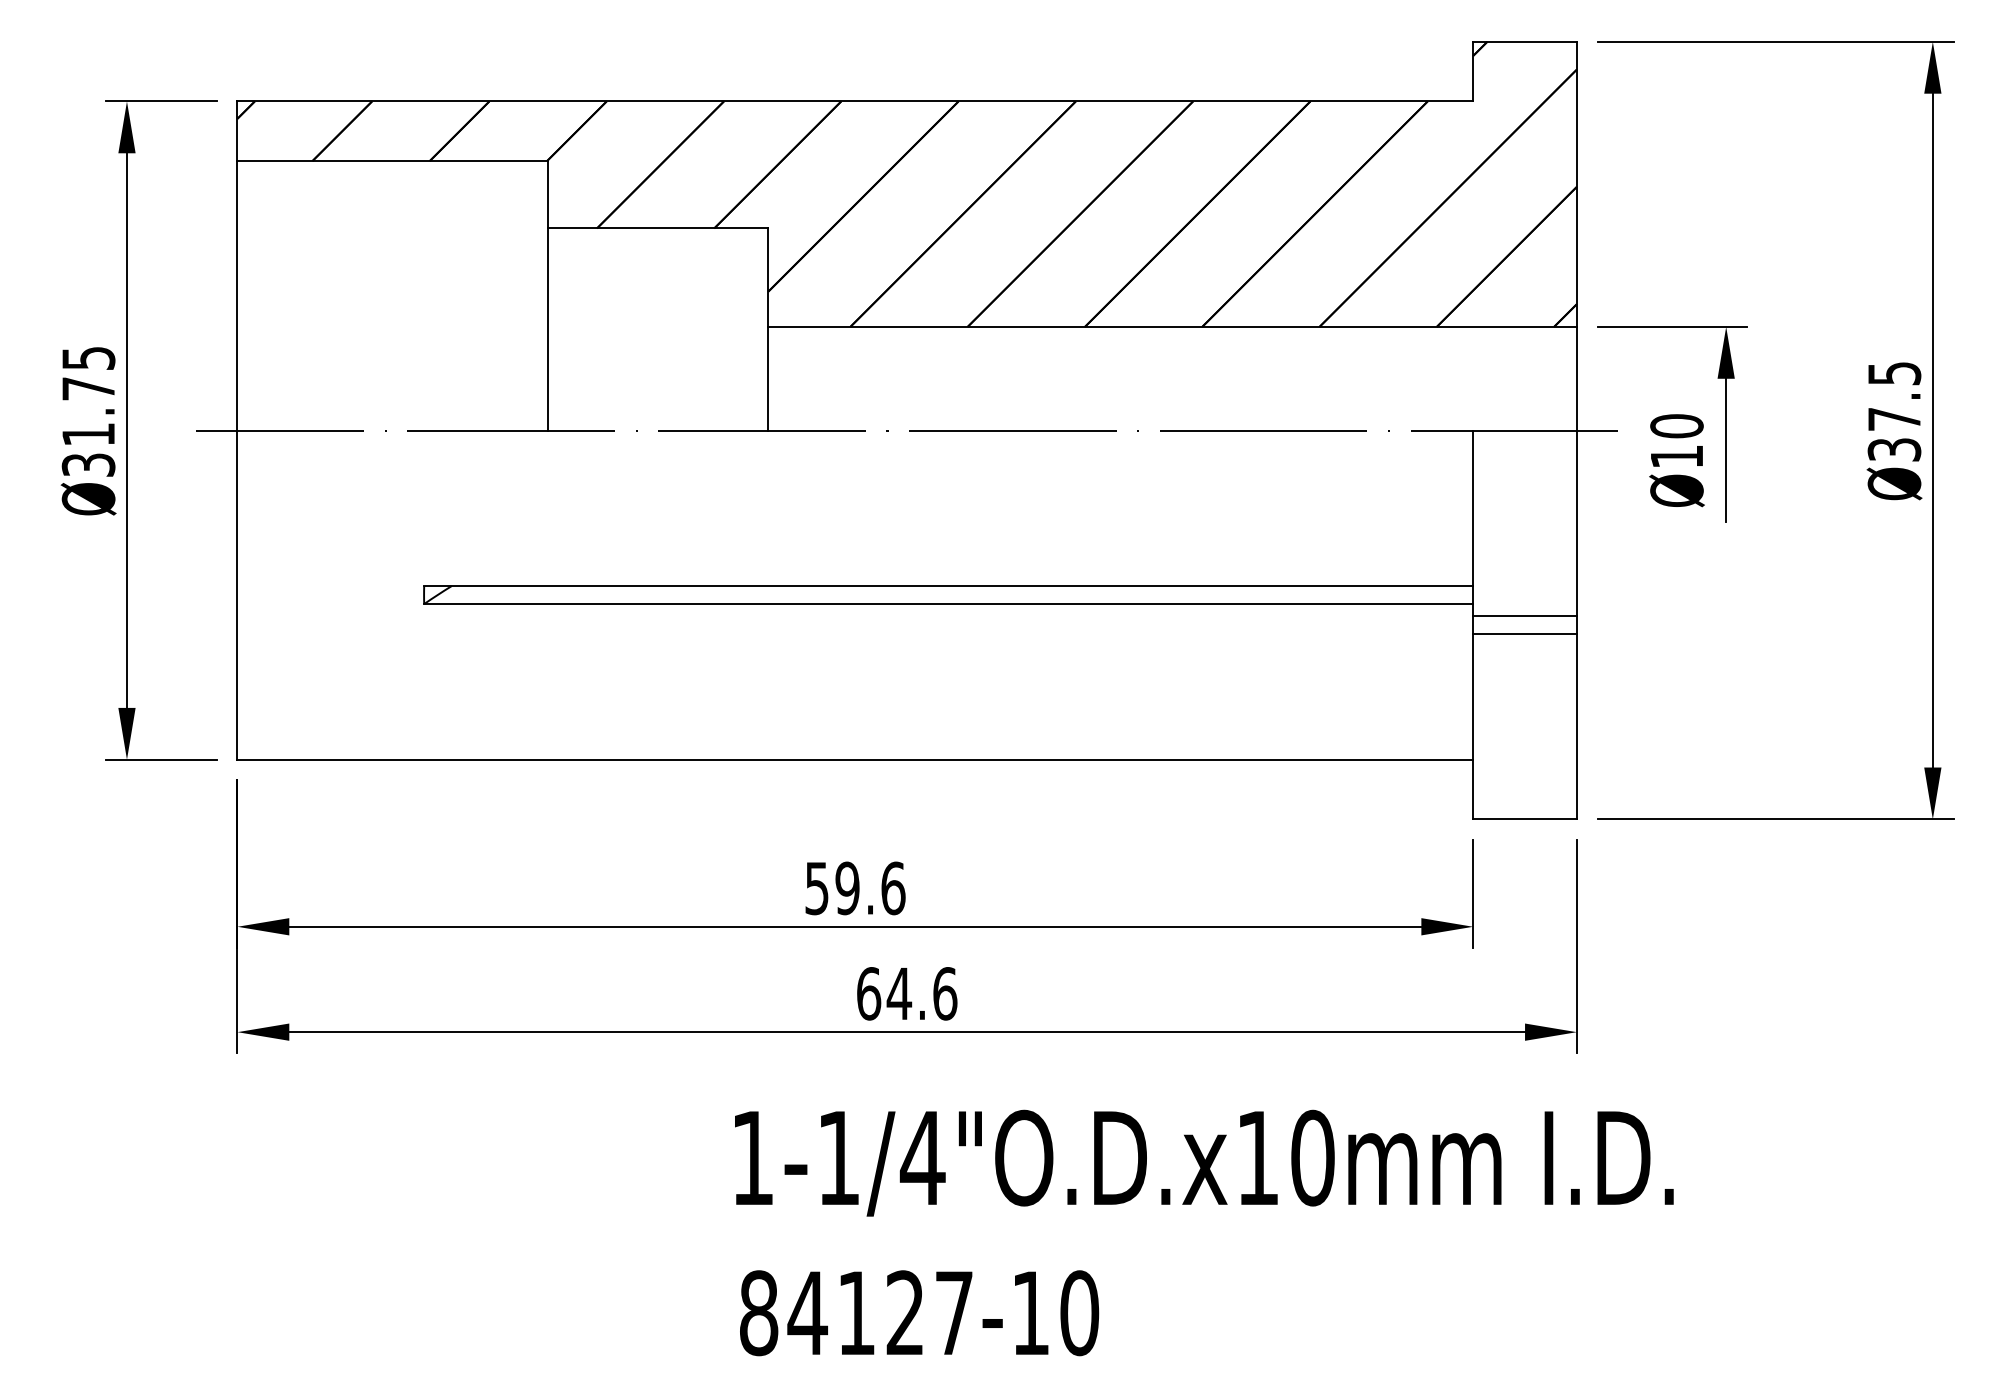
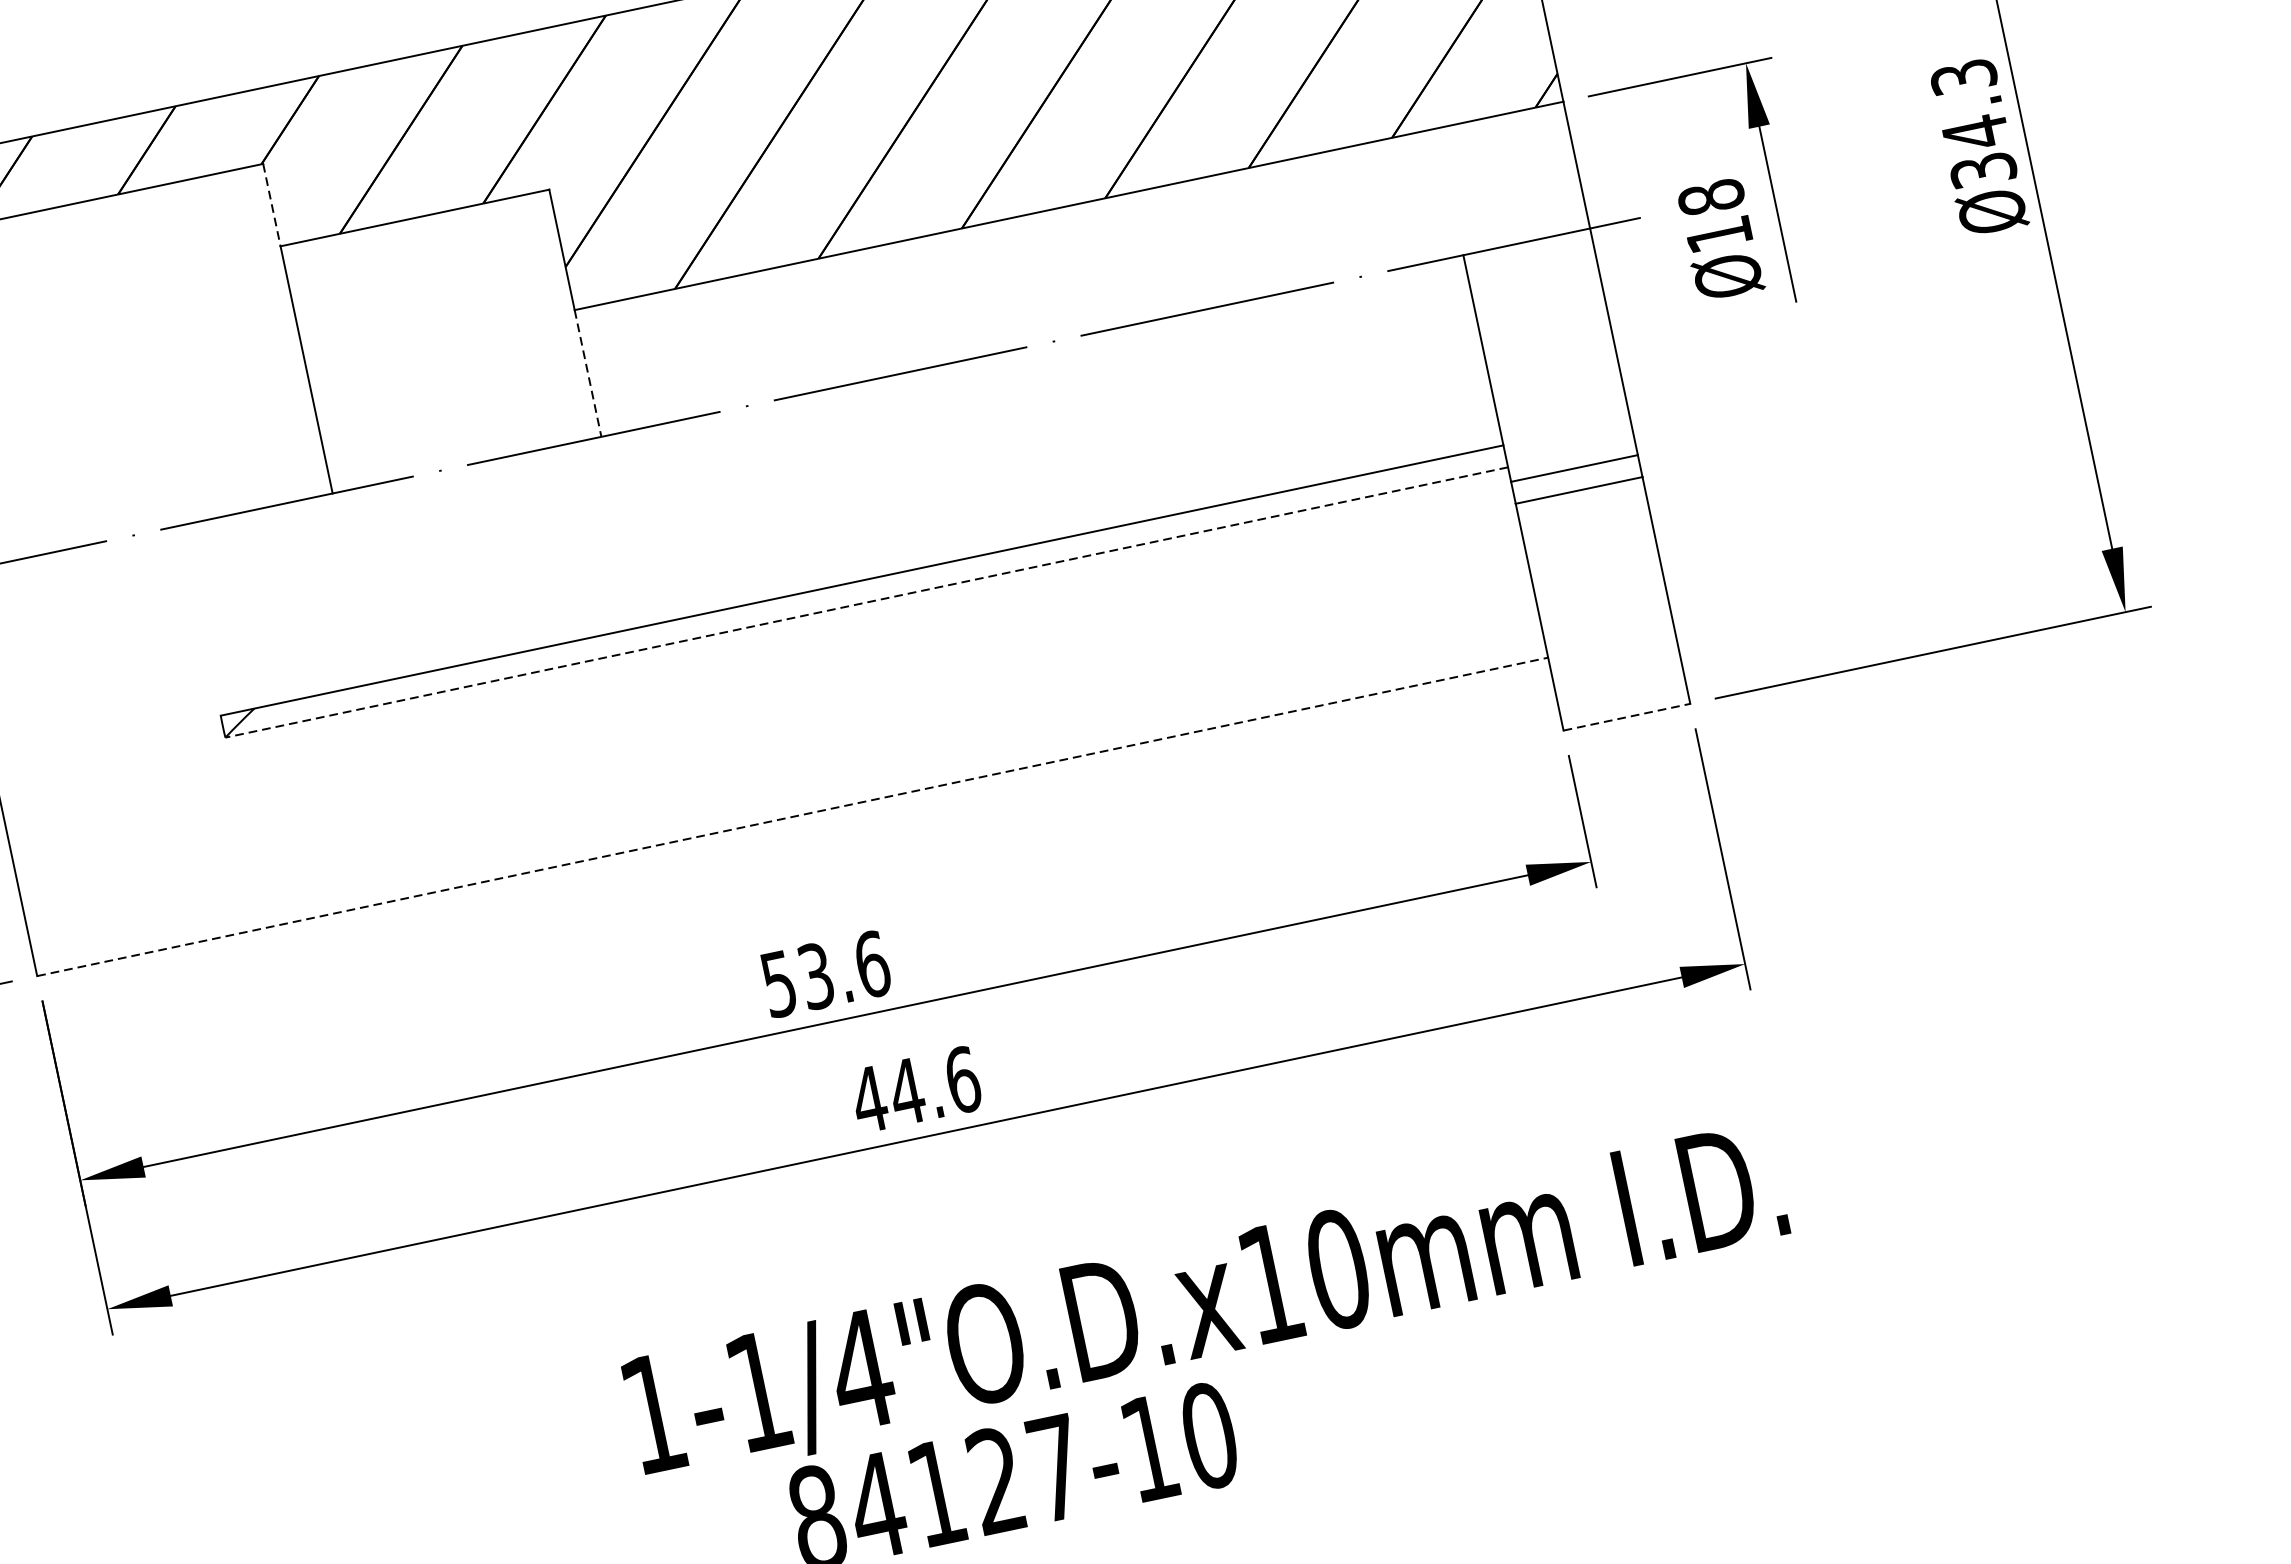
line: (548, 194) -> (271, 204), solid -> dashed
line: (768, 378) -> (588, 373), solid -> dashed
text: (1893, 397) -> (1968, 106), Ø37.5 -> Ø34.3
text: (1676, 426) -> (1710, 197), Ø10 -> Ø18
line: (948, 604) -> (866, 603), solid -> dashed
line: (855, 759) -> (792, 816), solid -> dashed
line: (1525, 819) -> (1627, 717), solid -> dashed
text: (847, 888) -> (816, 976), 59.6 -> 53.6
text: (868, 993) -> (869, 1099), 64.6 -> 44.6
text: (1204, 1162) -> (1206, 1302), moved

